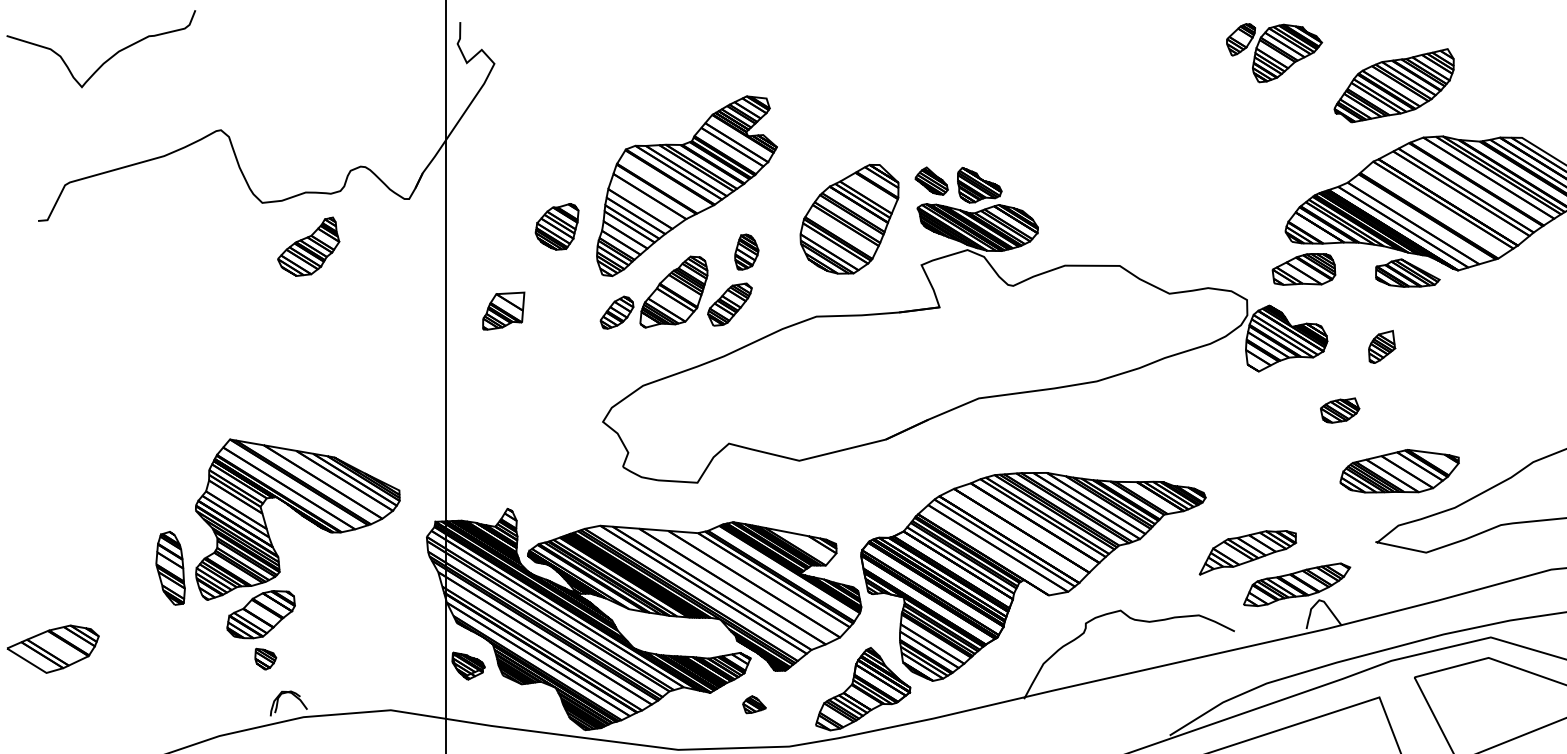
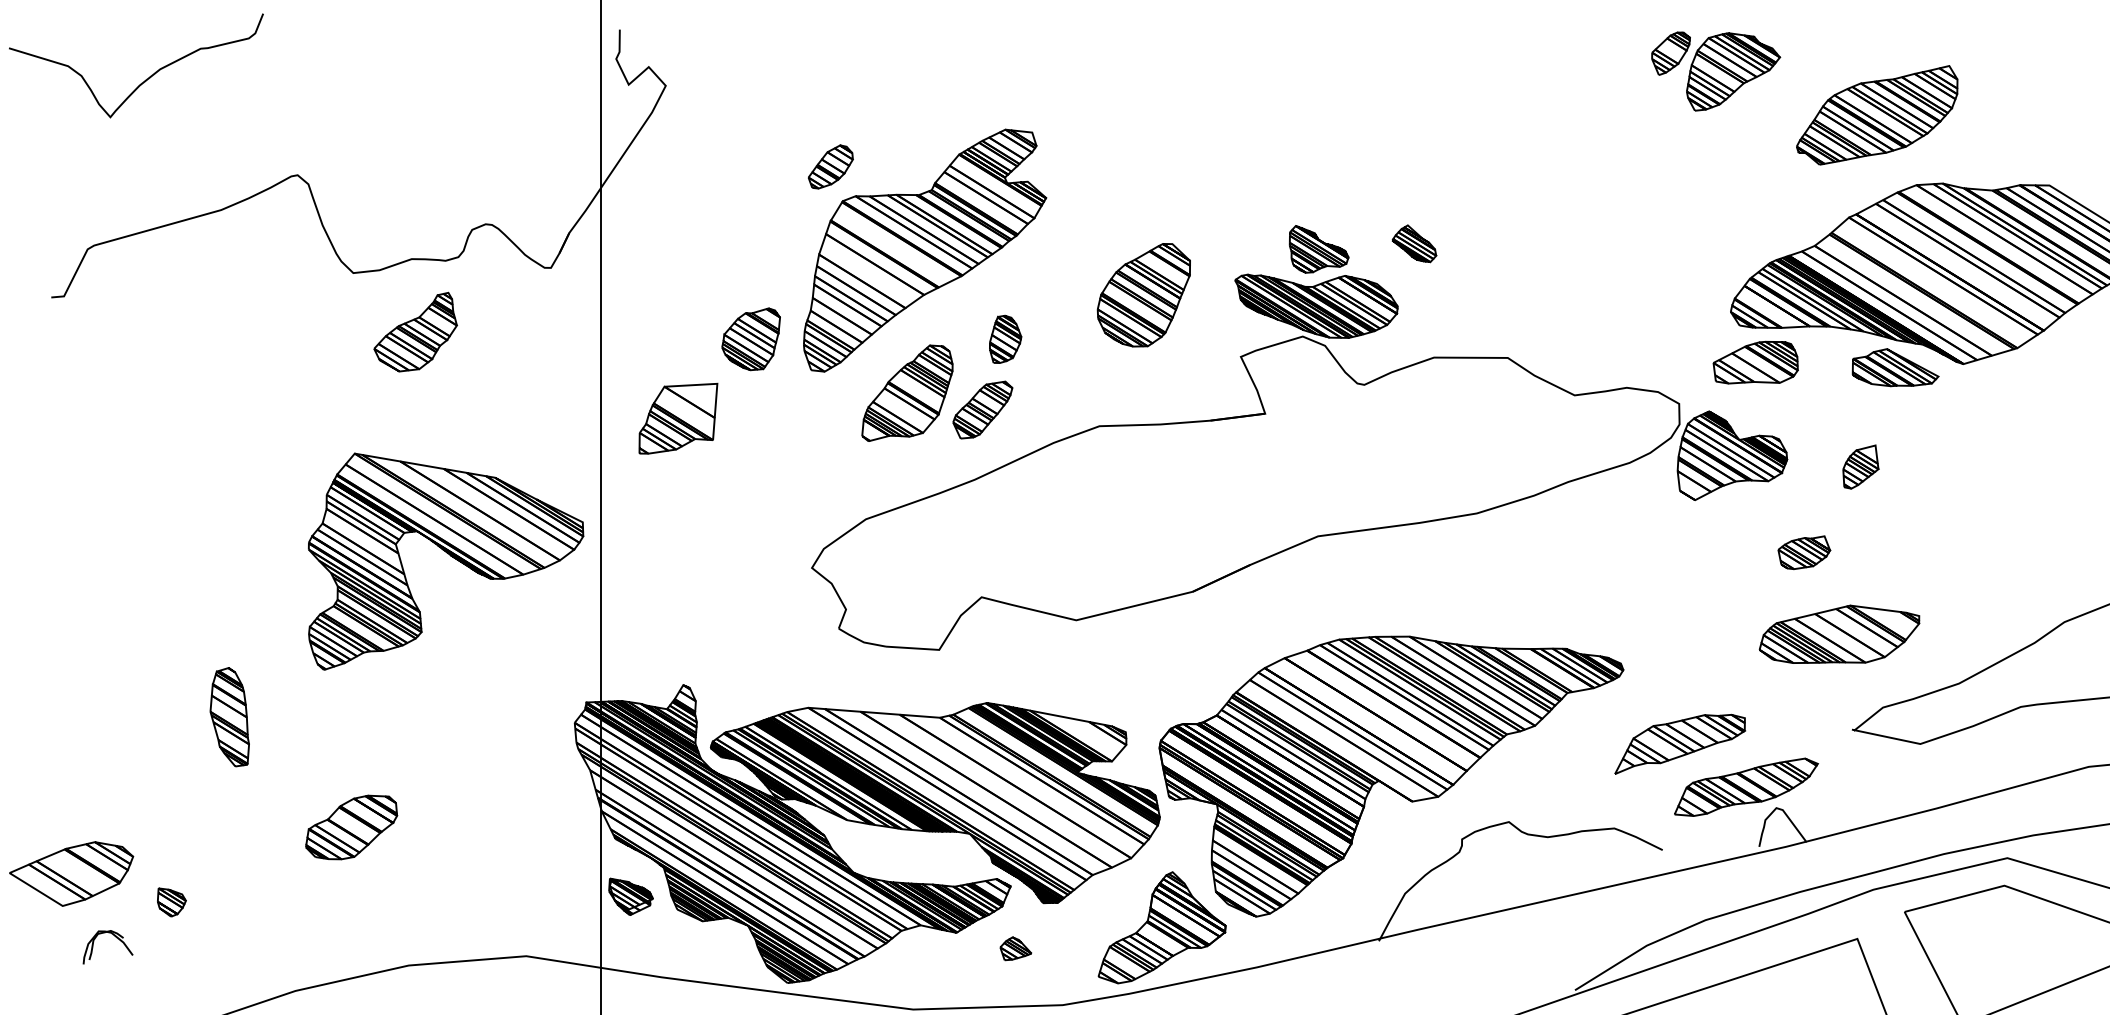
part: (931, 180) -> (1414, 243), moved
part: (849, 219) -> (1143, 295), size x0.7
part: (556, 226) -> (750, 339), moved
part: (503, 310) -> (677, 418), size x1.4
part: (616, 312) -> (830, 166), moved
part: (1399, 470) -> (1839, 633), moved
part: (301, 515) -> (450, 556), moved
part: (170, 568) -> (229, 717), moved
part: (265, 659) -> (171, 902), moved
part: (295, 697) -> (116, 938), moved

